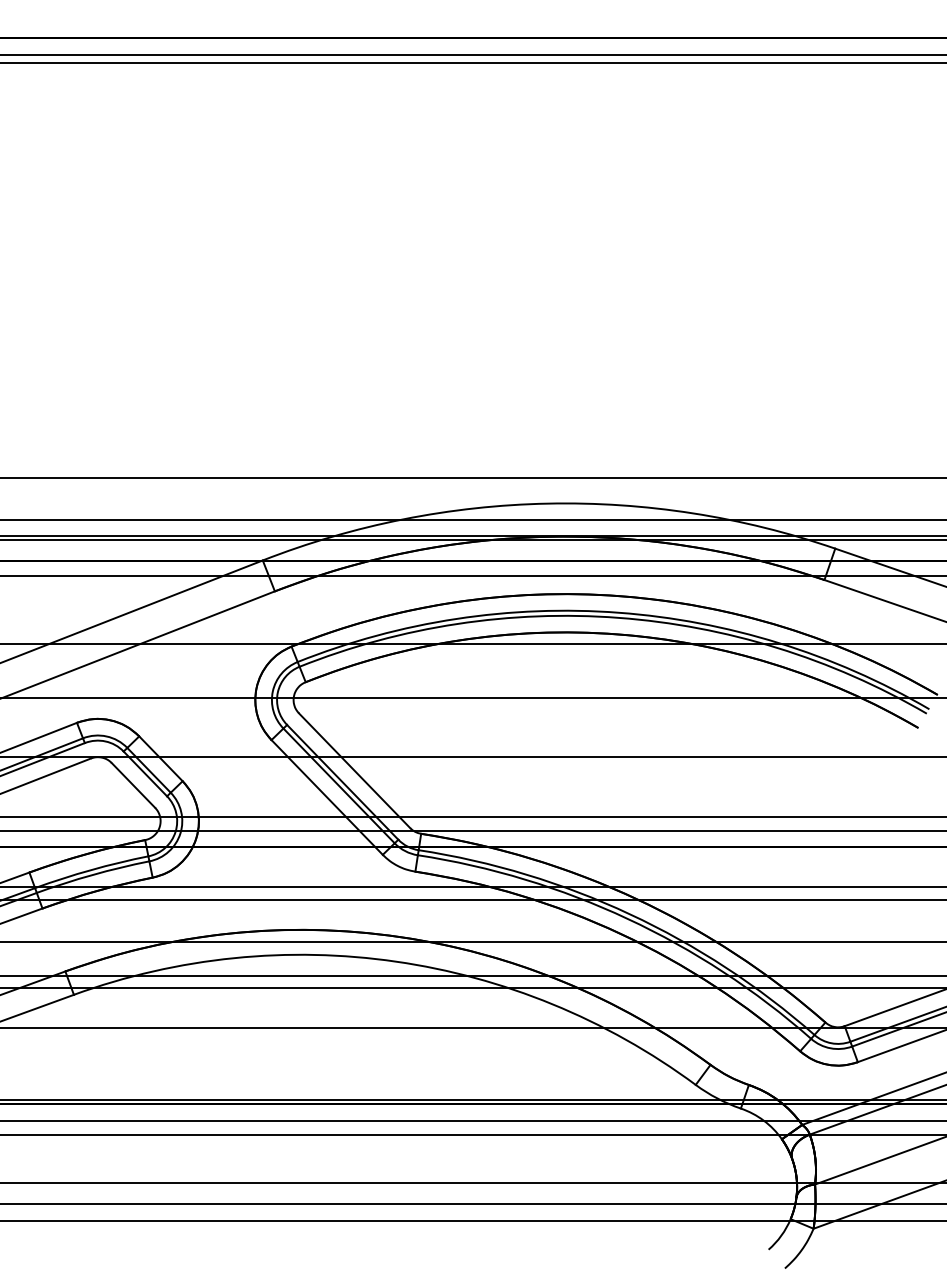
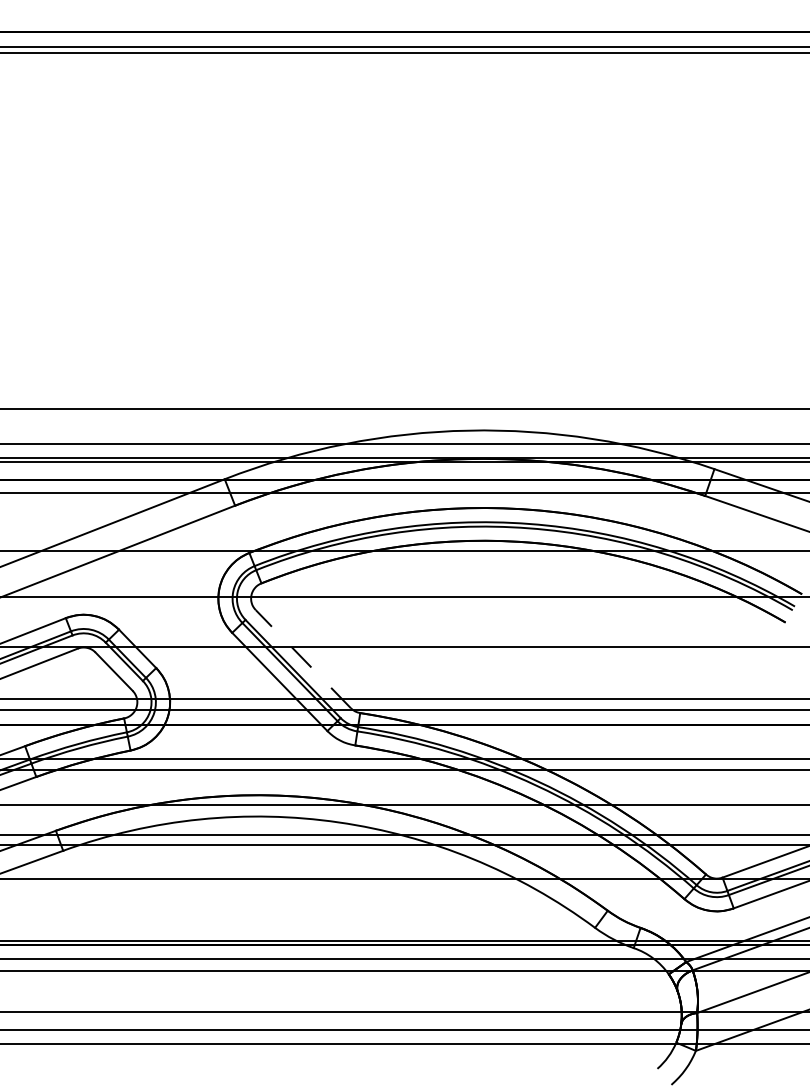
line: (354, 770) -> (303, 658), solid -> dashed

